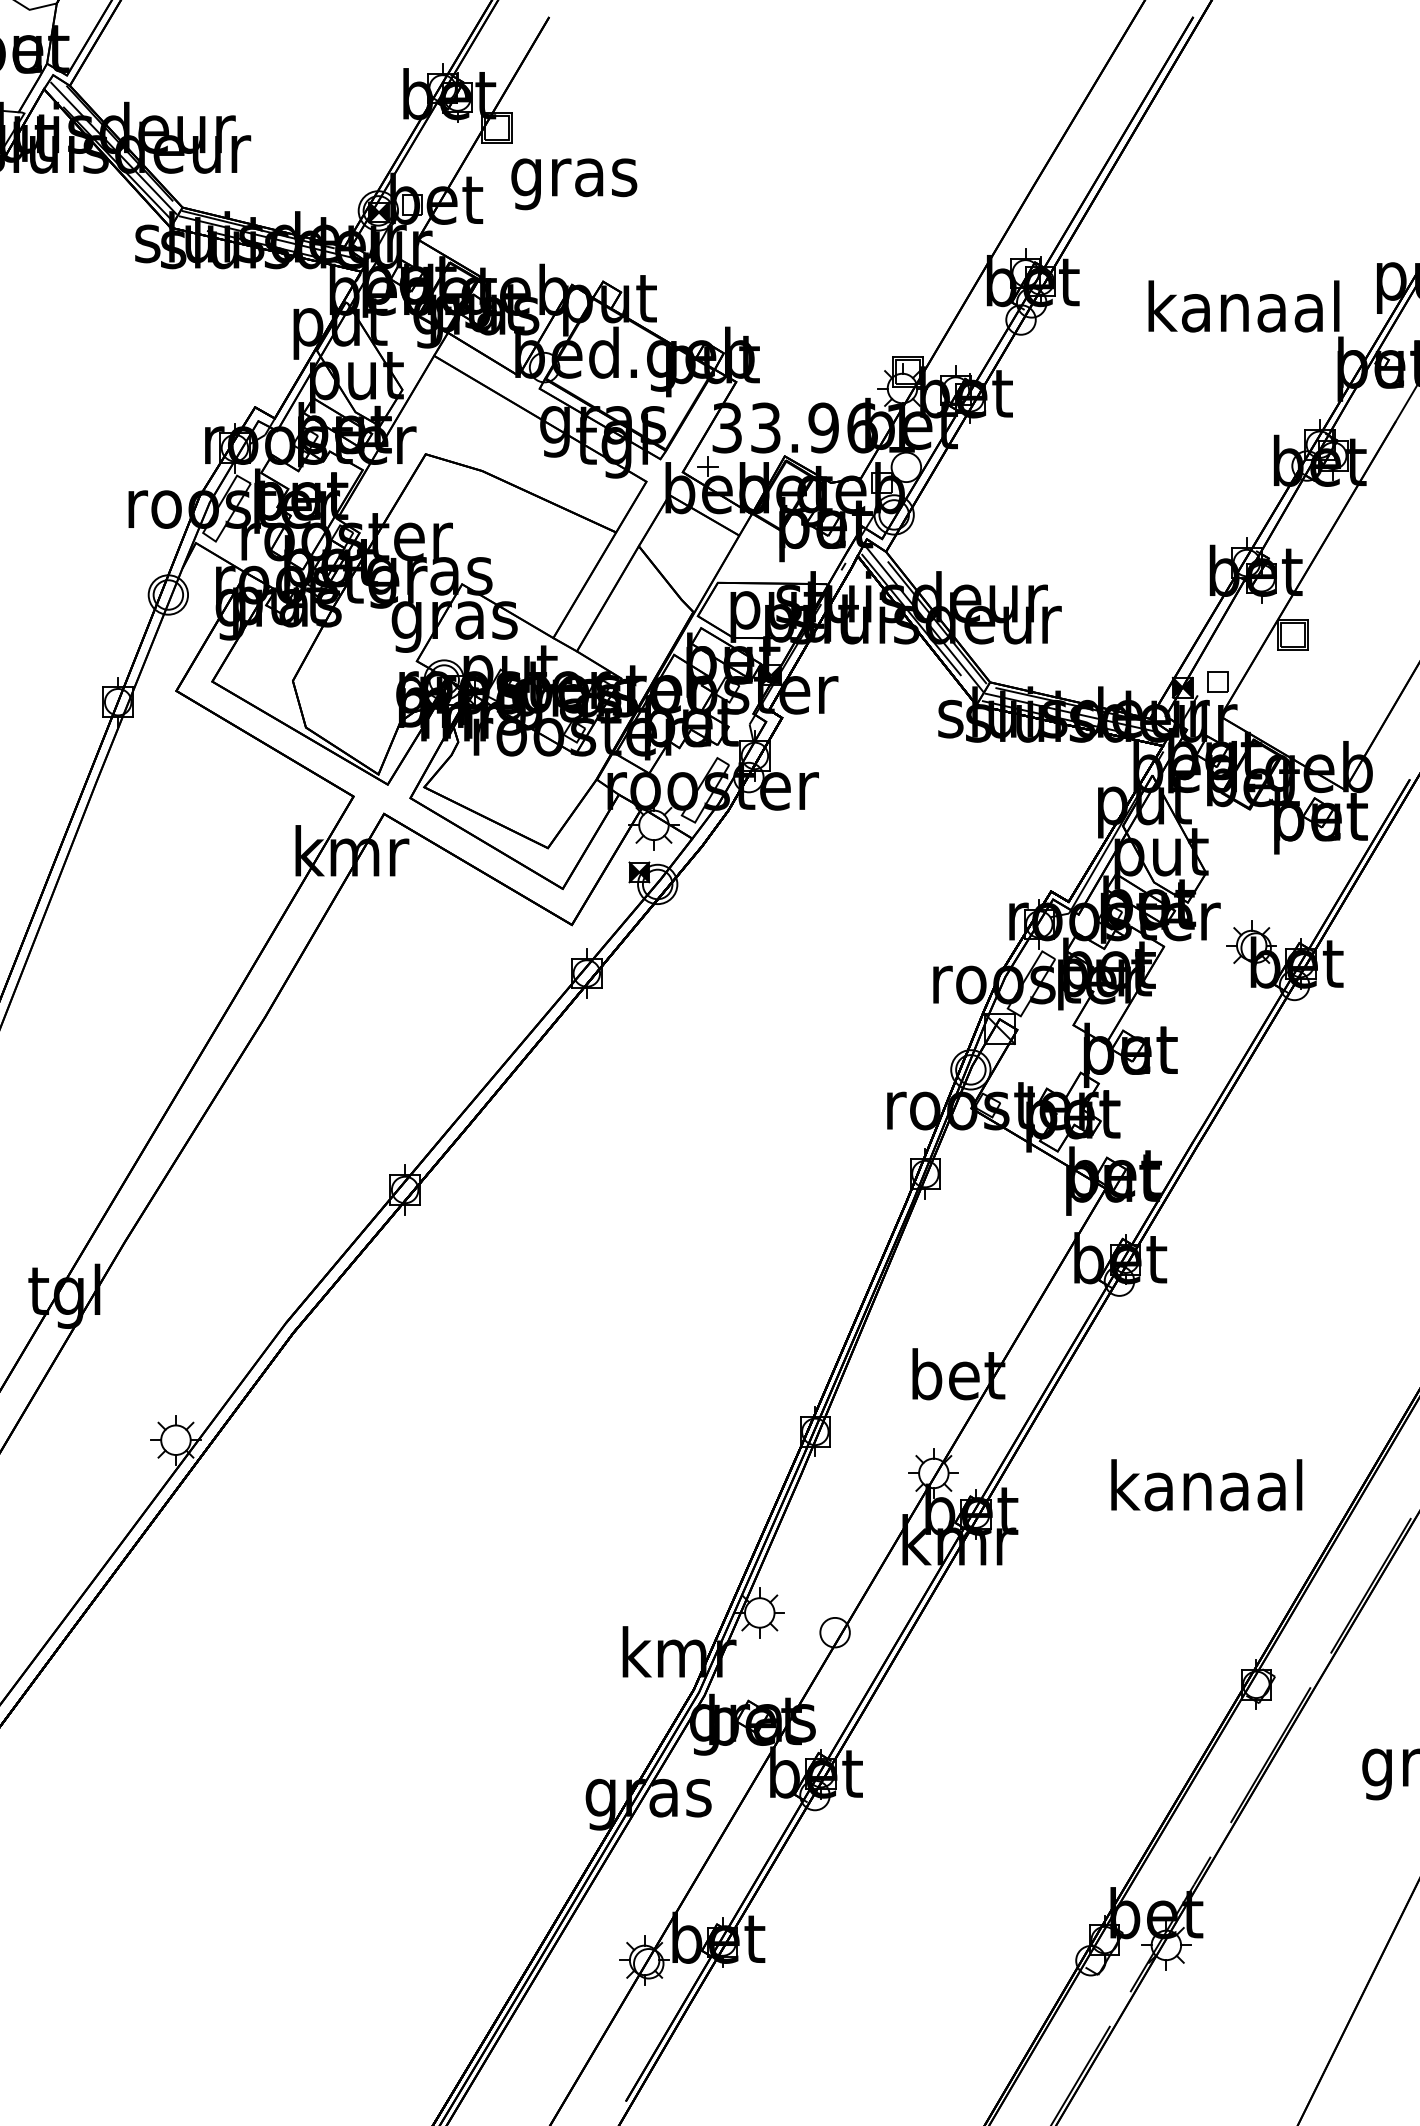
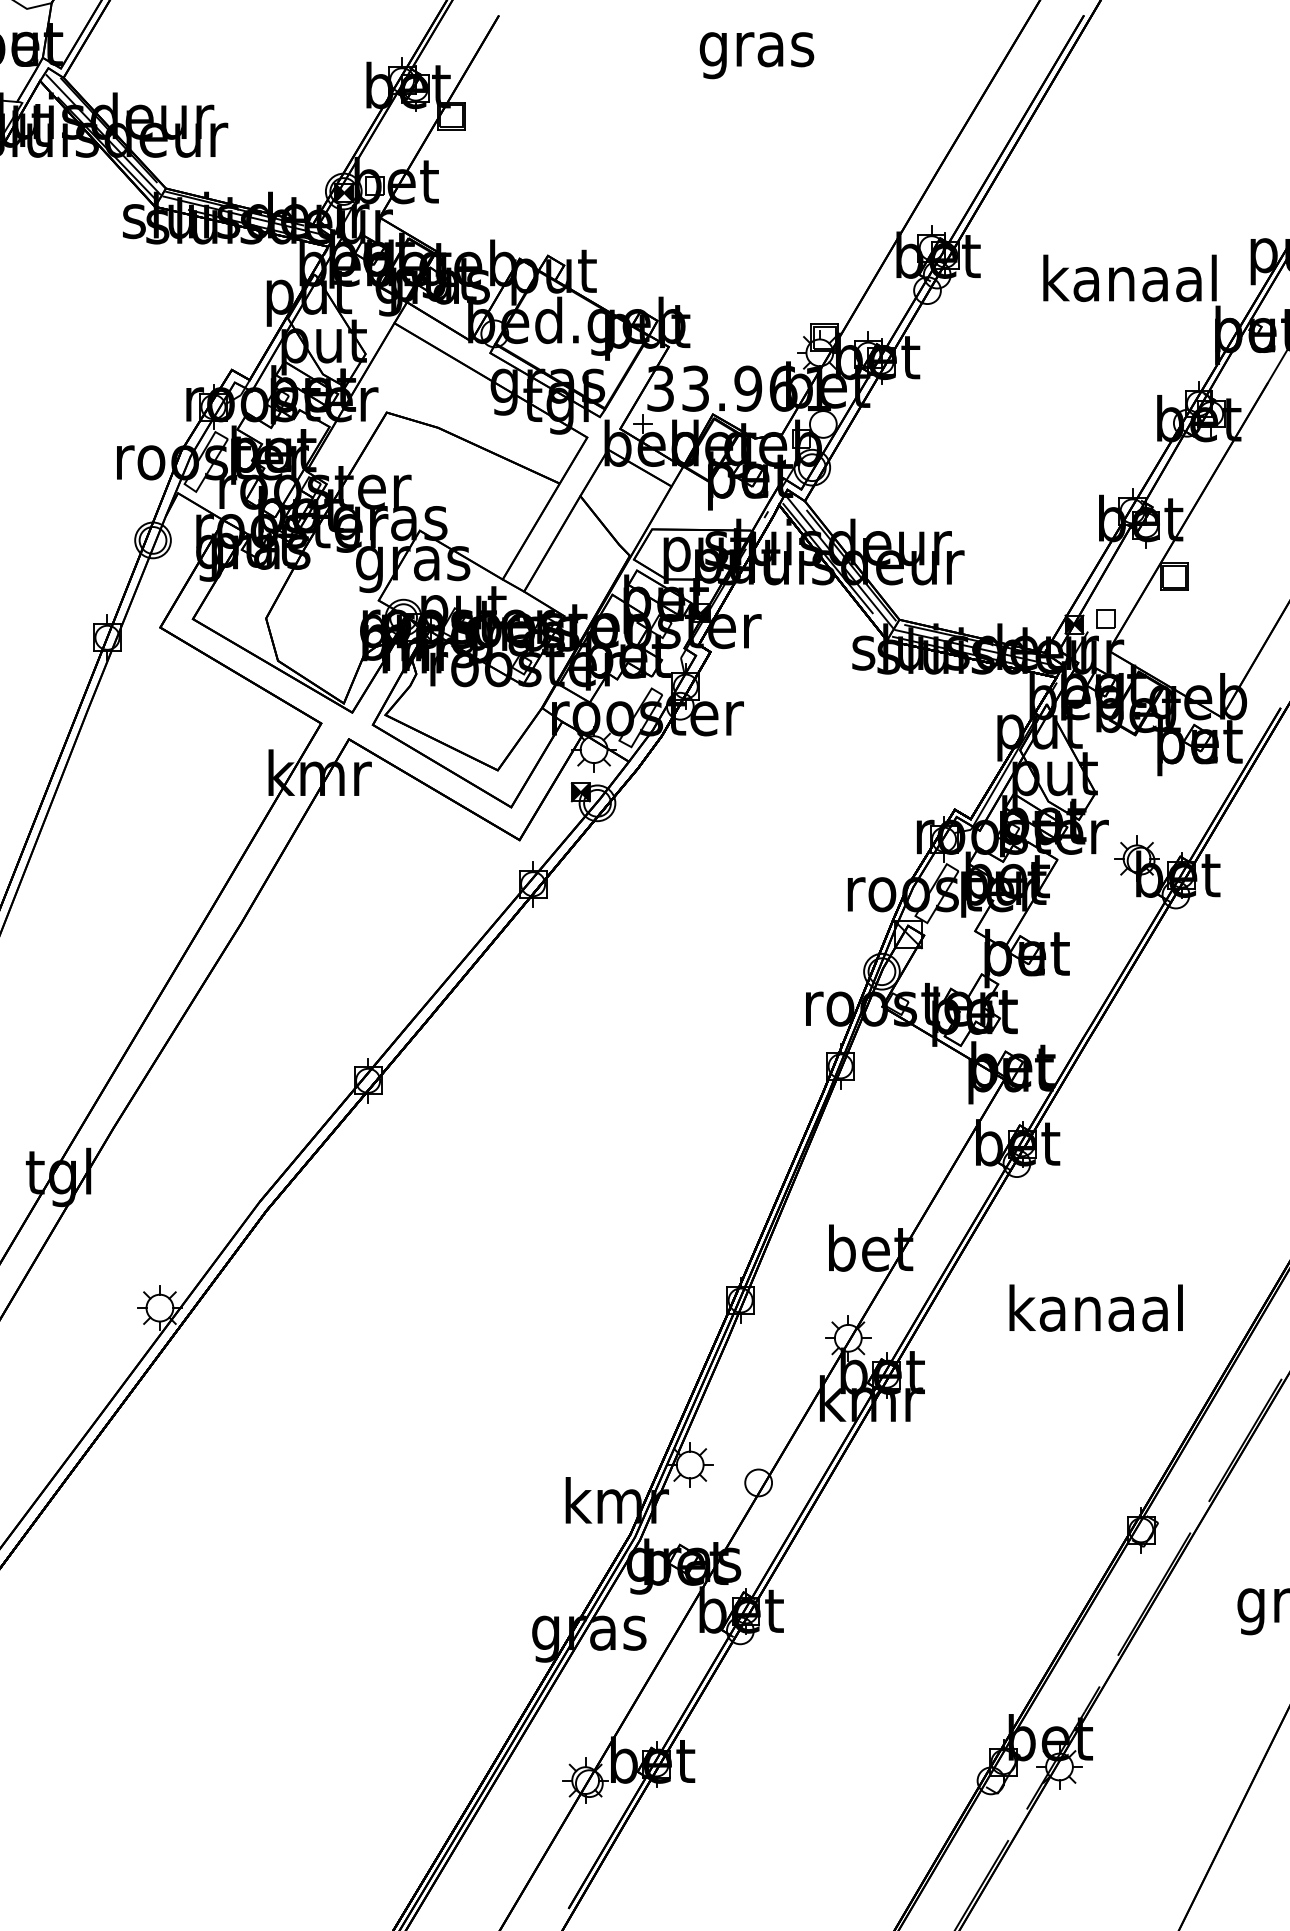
text: (574, 184) -> (757, 55), moved
text: (1206, 1485) -> (1095, 1308), moved

